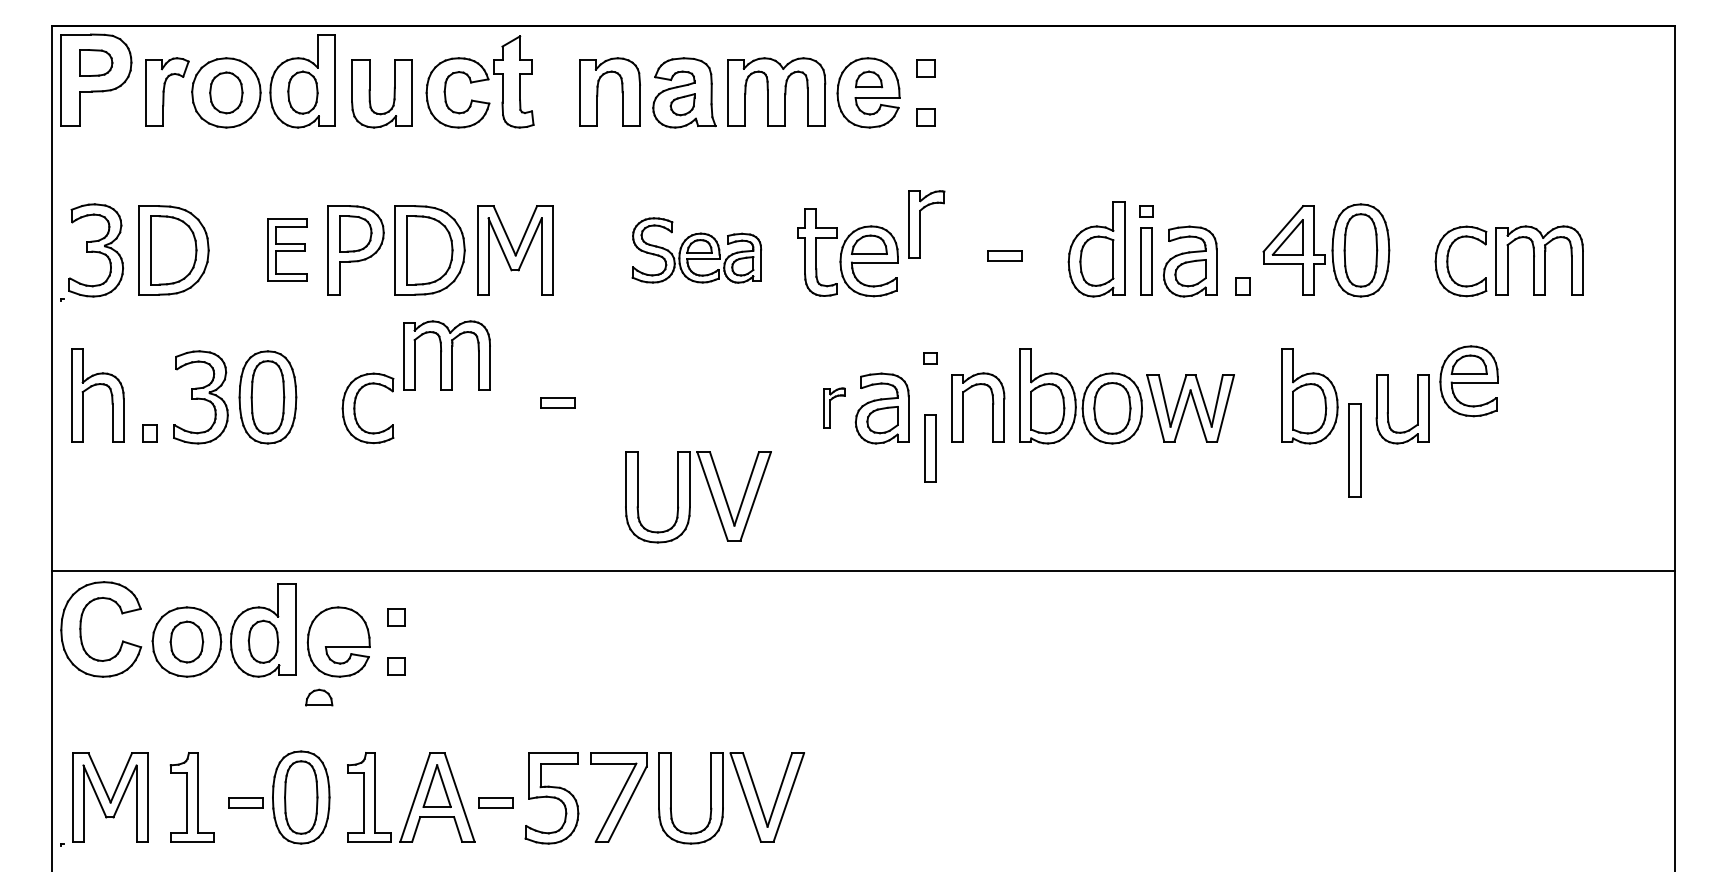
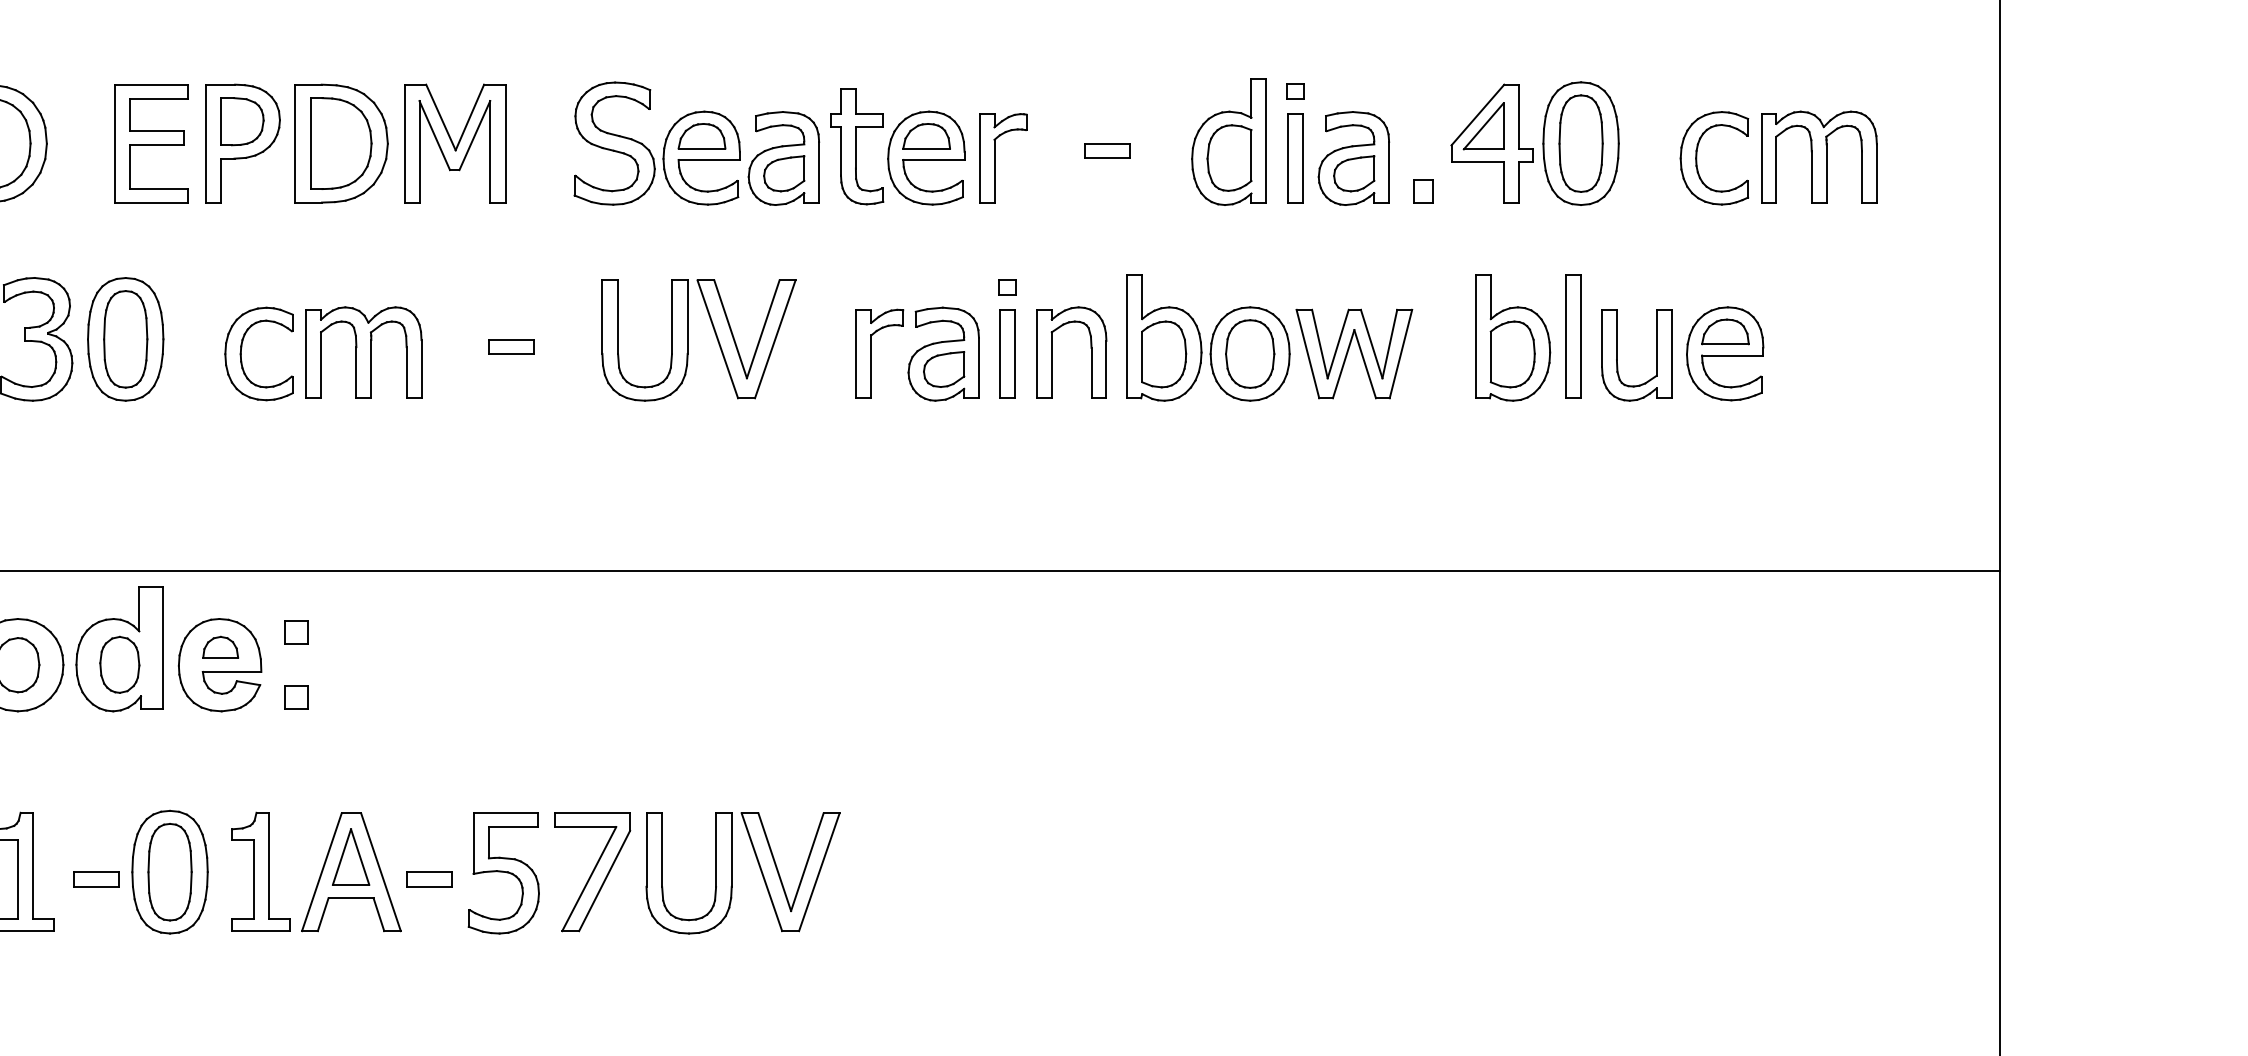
part: (926, 224) -> (1002, 158), moved
part: (287, 250) -> (151, 143), size x1.43
part: (696, 250) -> (696, 143), size x1.43
part: (446, 355) -> (363, 352), moved
part: (1468, 381) -> (1724, 354), moved
part: (834, 408) -> (880, 354), size x1.67
part: (930, 448) -> (1007, 354), moved
part: (1354, 450) -> (1572, 336), moved
part: (690, 497) -> (688, 340), moved
part: (319, 697) -> (221, 647), moved

